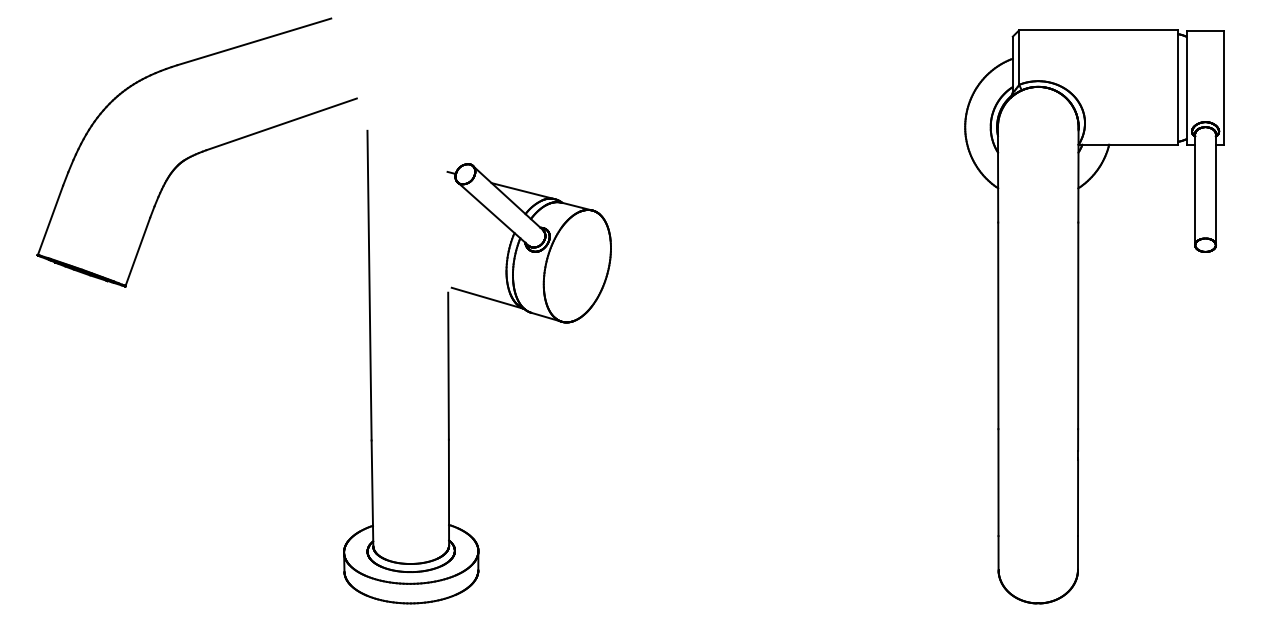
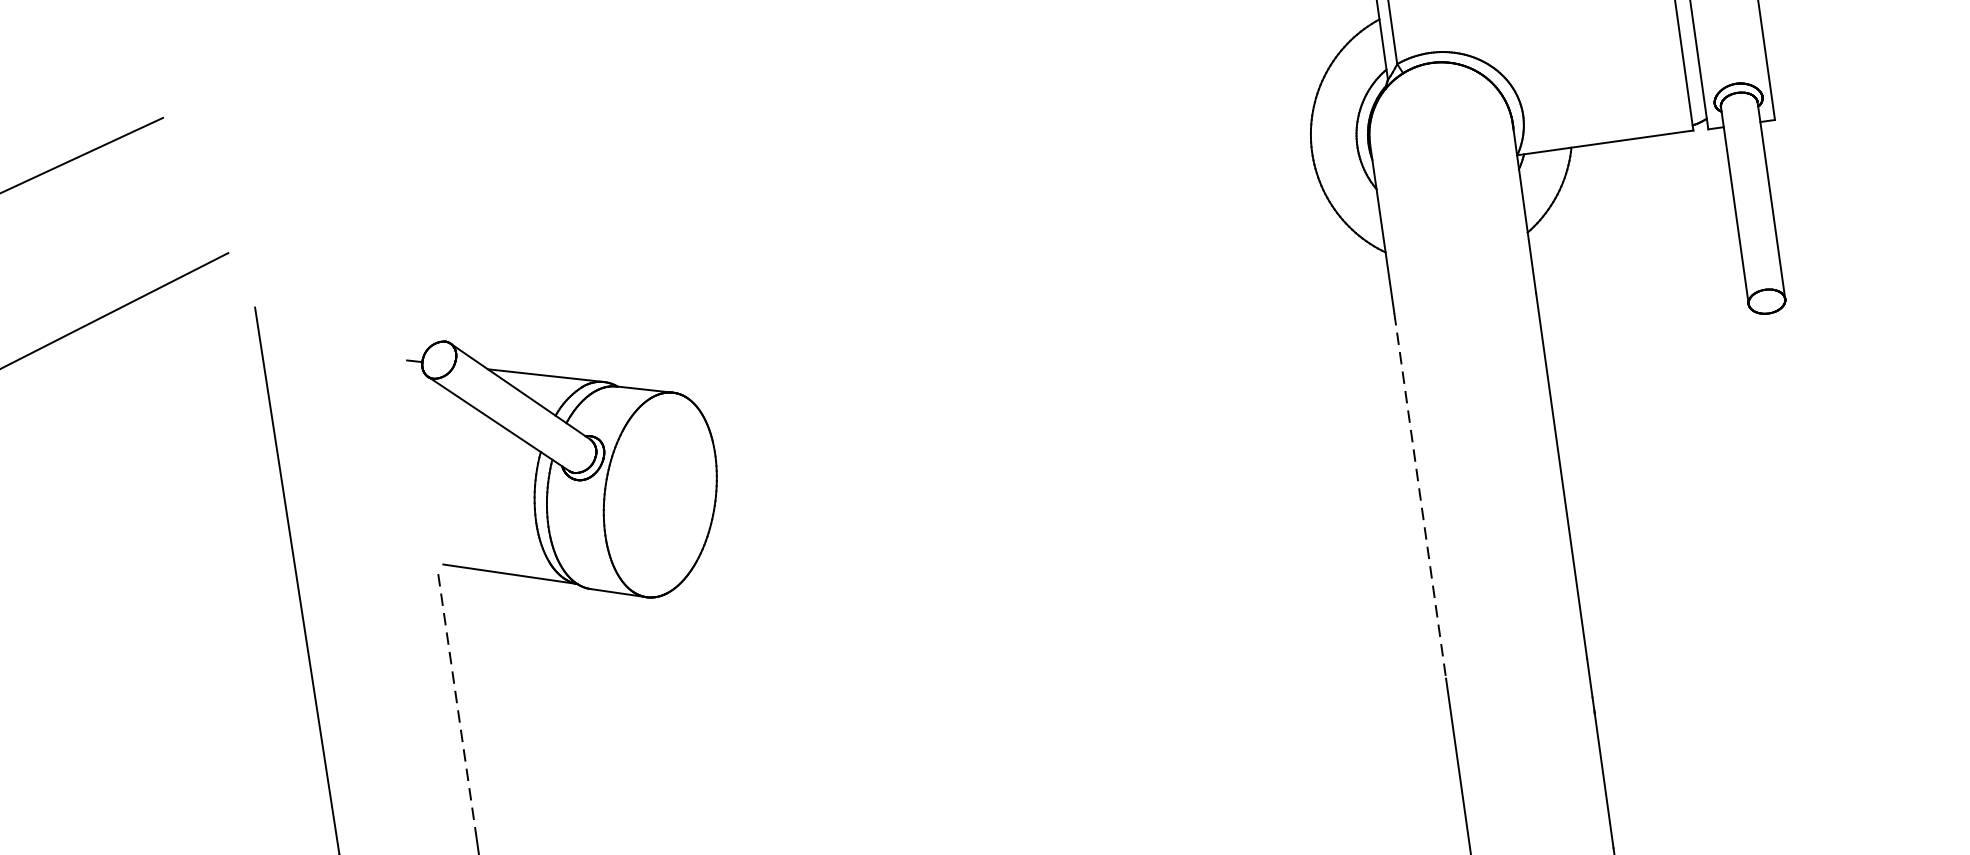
line: (998, 326) -> (1420, 497), solid -> dashed
line: (448, 366) -> (457, 704), solid -> dashed

